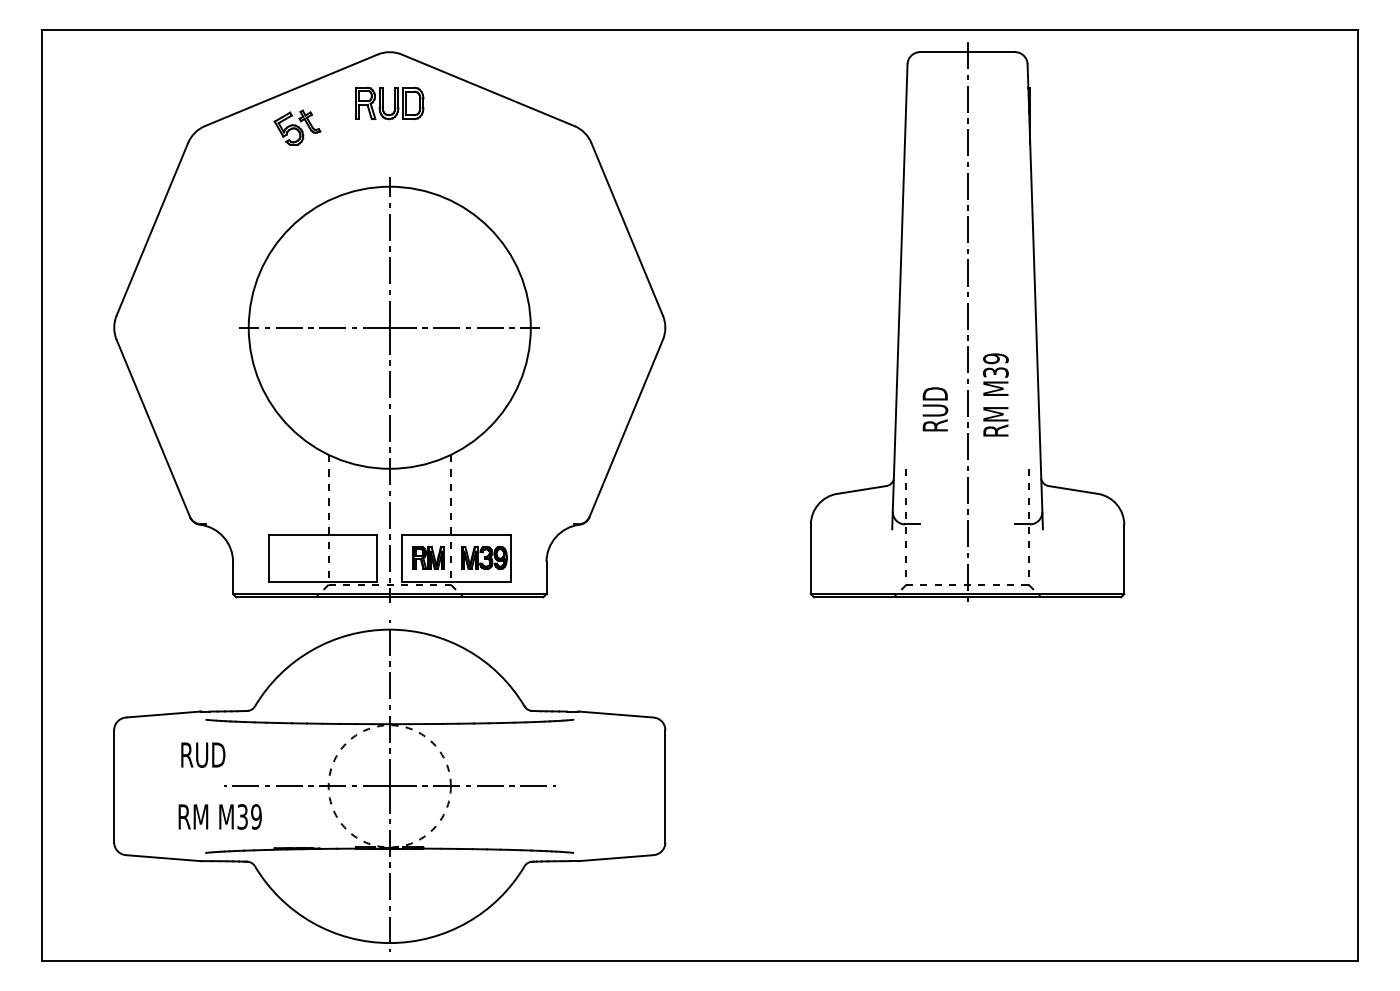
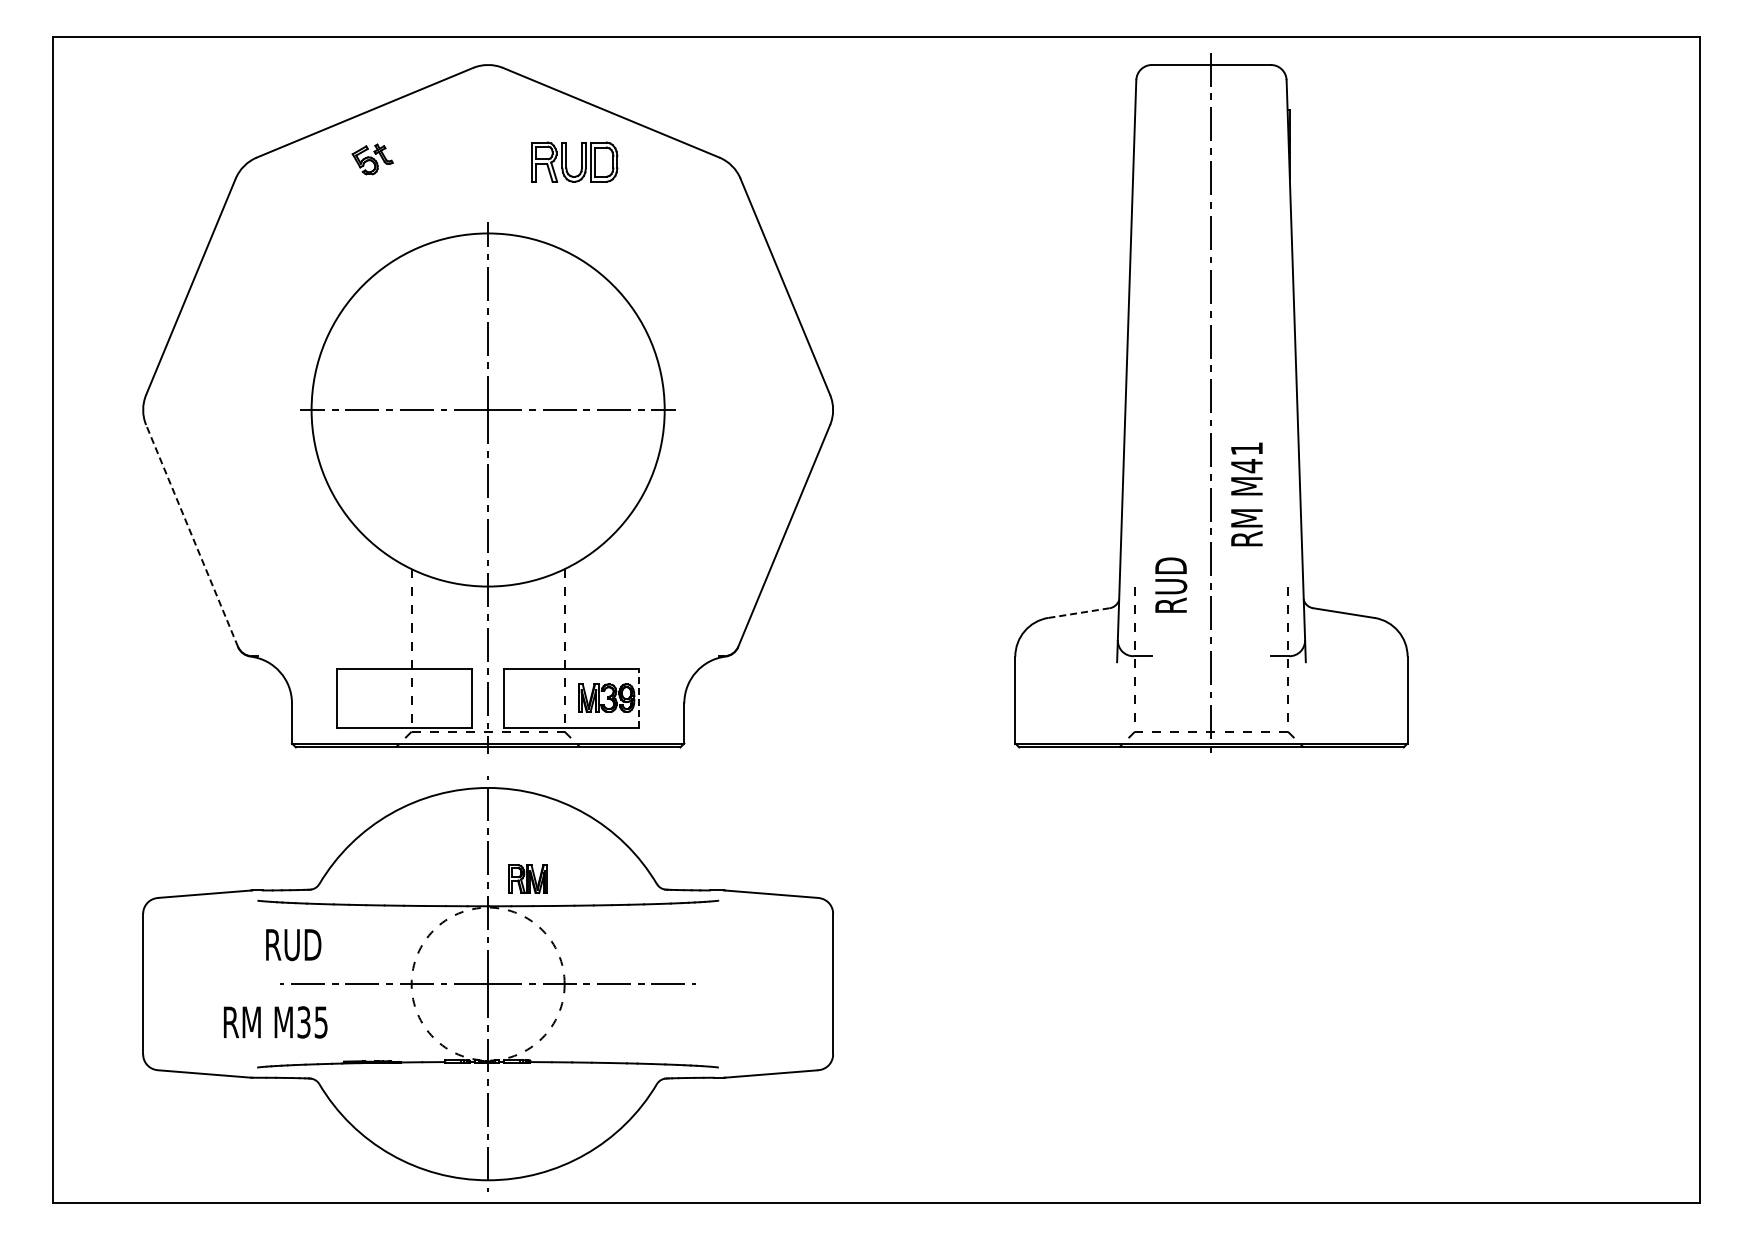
part: (394, 102) -> (581, 161), moved
part: (297, 127) -> (372, 159), size x0.7
text: (995, 365) -> (1246, 457), M39 -> M41
text: (935, 408) -> (1171, 584), moved
line: (152, 428) -> (191, 535), solid -> dashed
line: (862, 490) -> (1079, 613), solid -> dashed
part: (428, 557) -> (527, 878), moved
line: (510, 557) -> (639, 697), solid -> dashed
text: (203, 755) -> (293, 945), moved
text: (255, 817) -> (320, 1022), M39 -> M35

